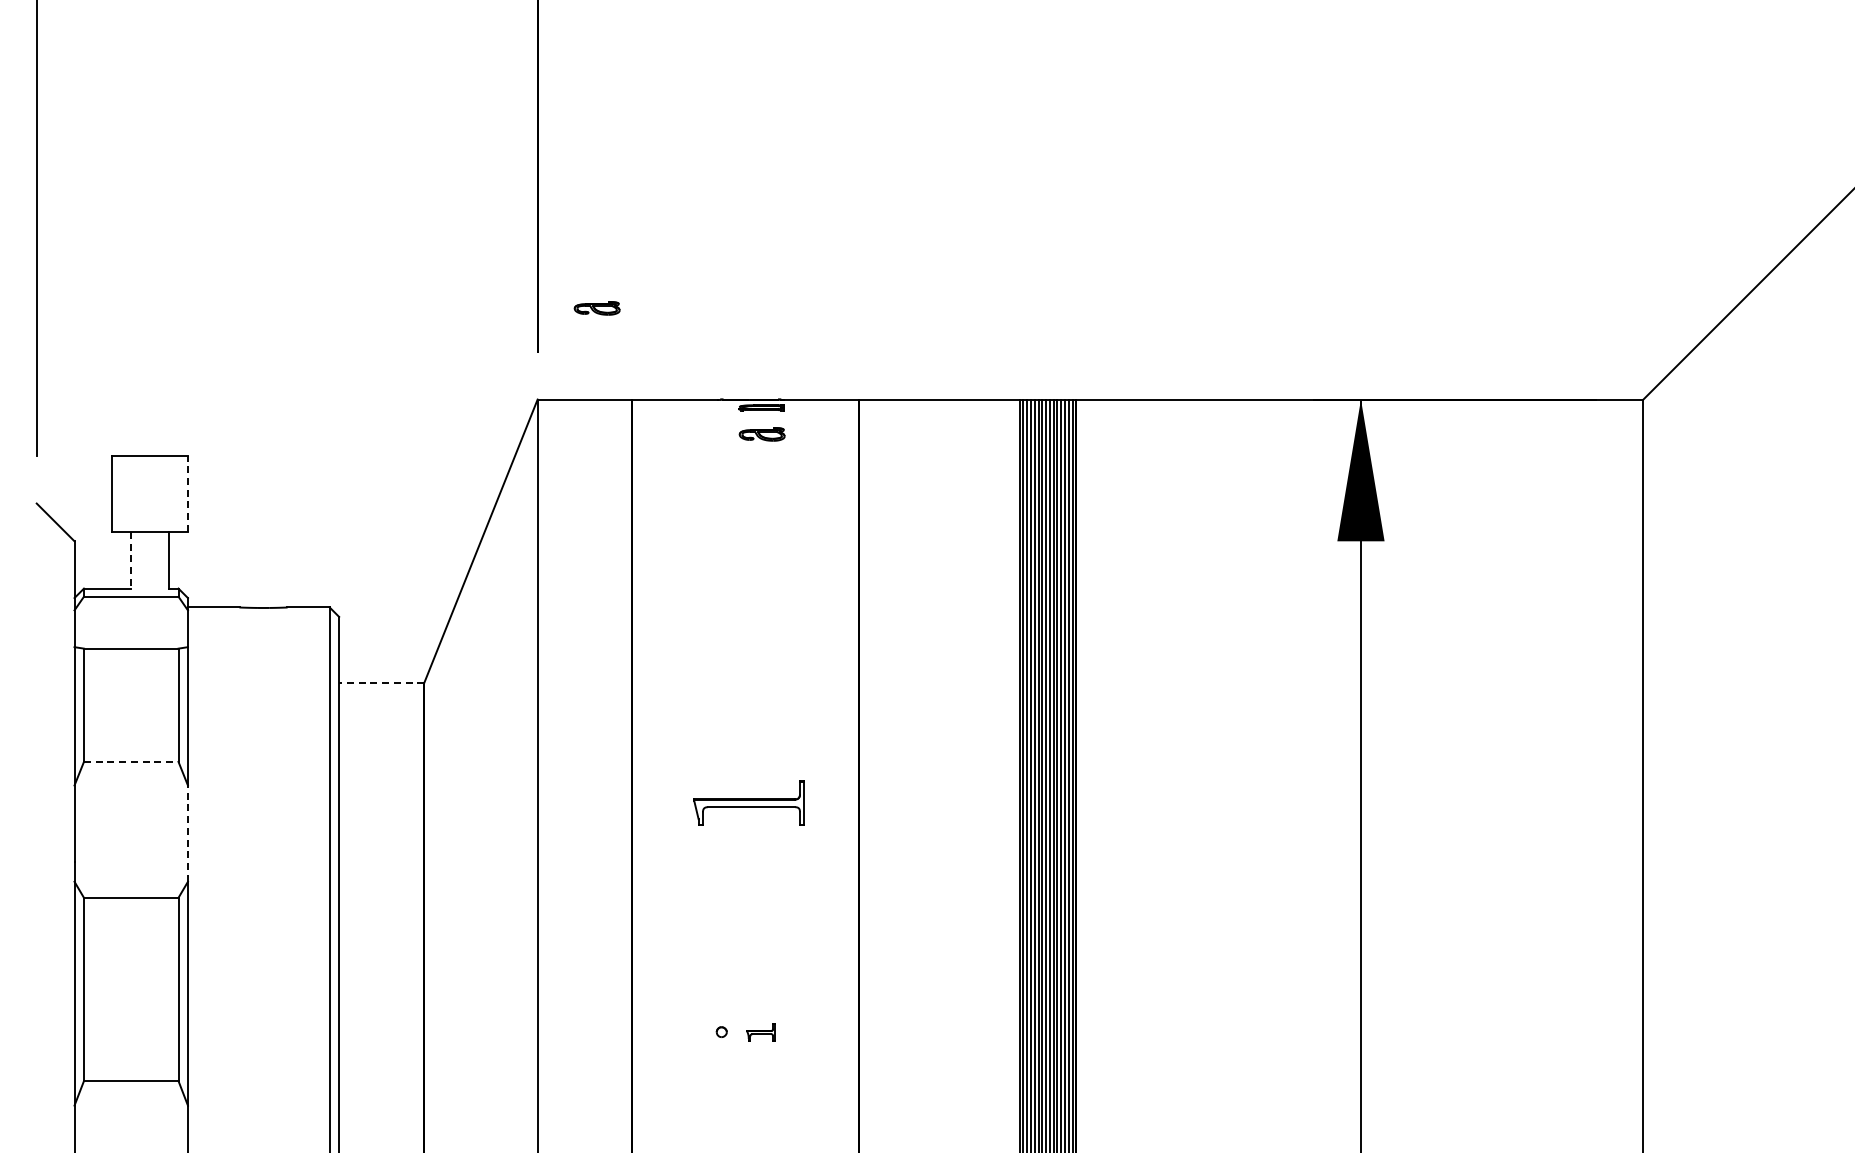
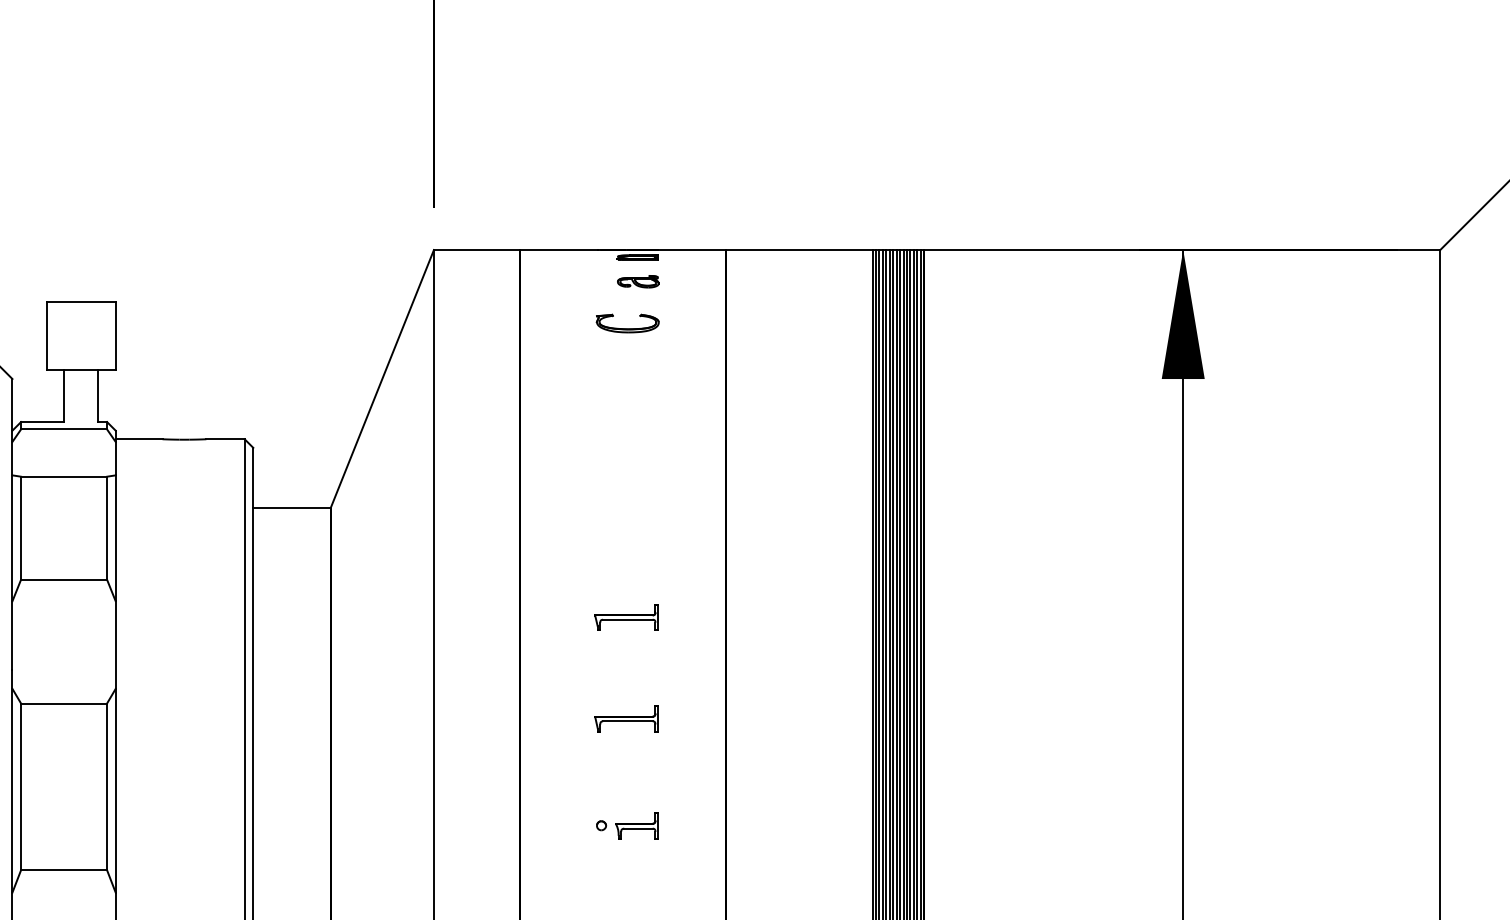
part: (596, 308) -> (487, 167), removed
part: (750, 479) -> (627, 322), added
line: (187, 494) -> (115, 336), dashed -> solid
line: (131, 560) -> (64, 396), dashed -> solid
line: (381, 683) -> (291, 508), dashed -> solid
line: (131, 761) -> (64, 579), dashed -> solid
part: (749, 803) -> (626, 617), size x0.62
line: (187, 833) -> (115, 644), dashed -> solid
part: (749, 914) -> (626, 718), added
part: (760, 1032) -> (636, 826), size x1.67

